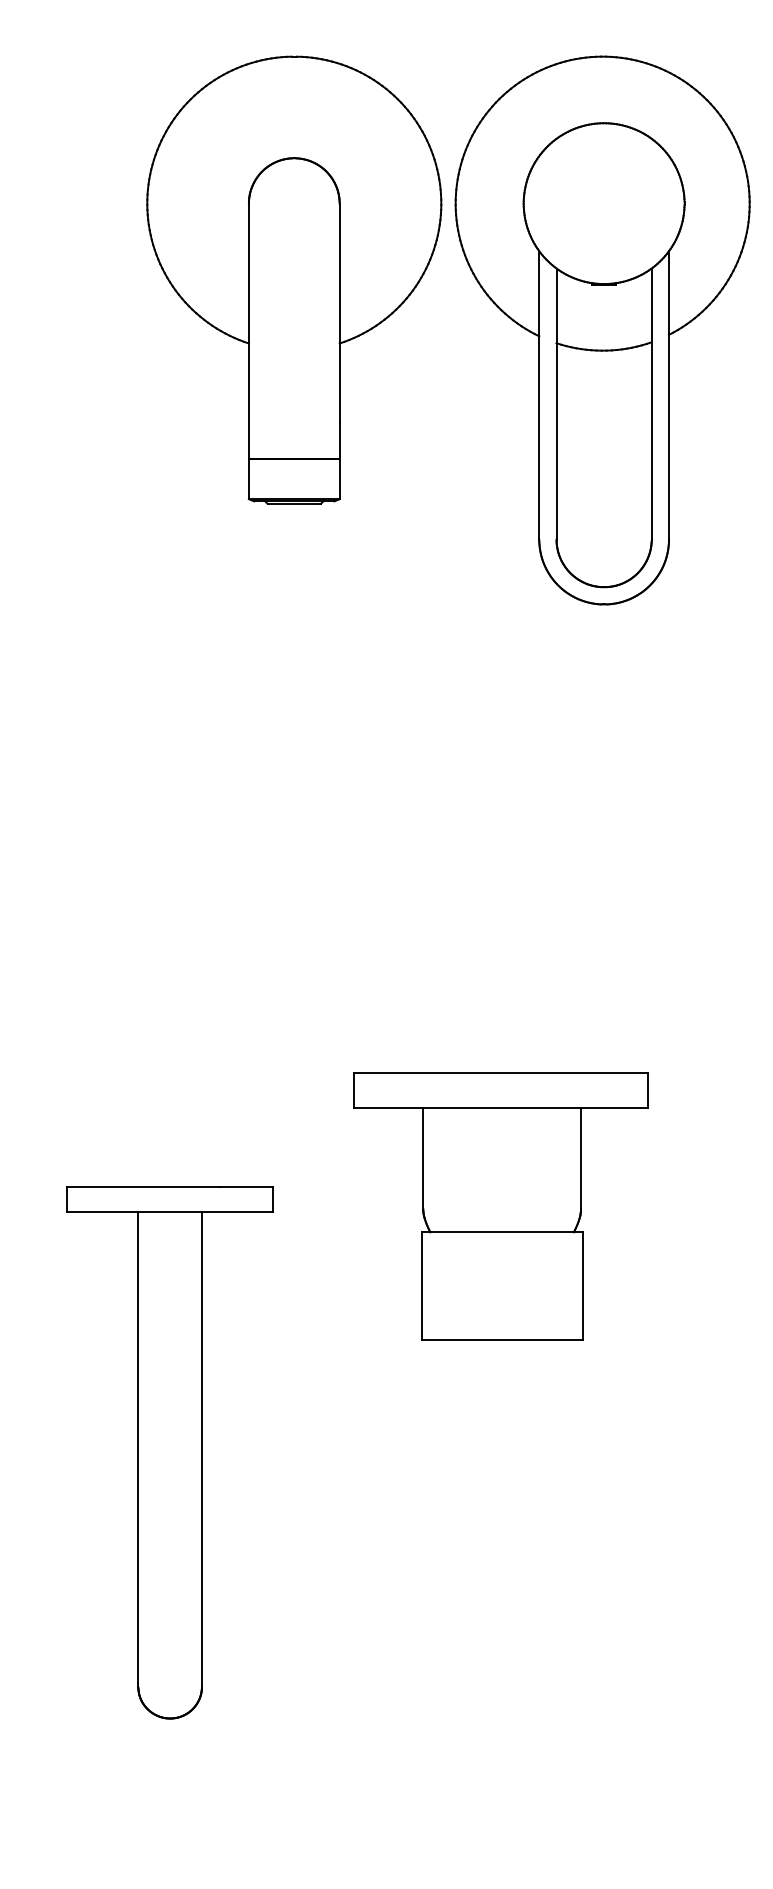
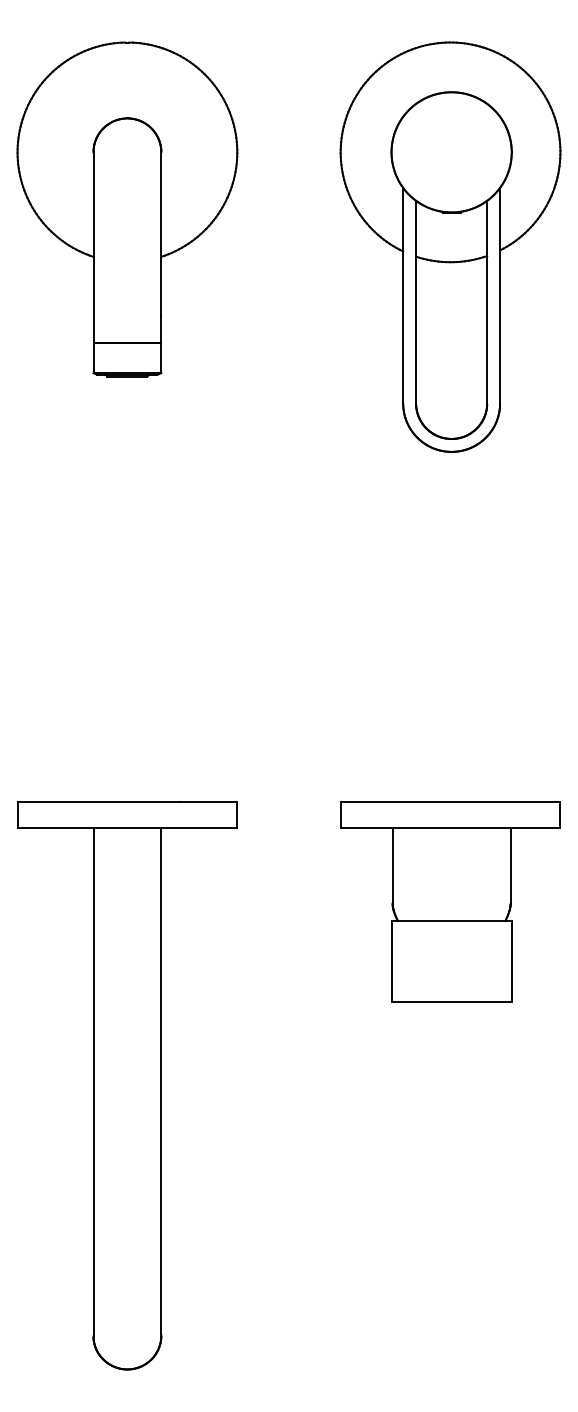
part: (294, 279) -> (127, 209), moved
part: (500, 1206) -> (450, 901), moved
part: (169, 1452) -> (126, 1085), size x1.43

